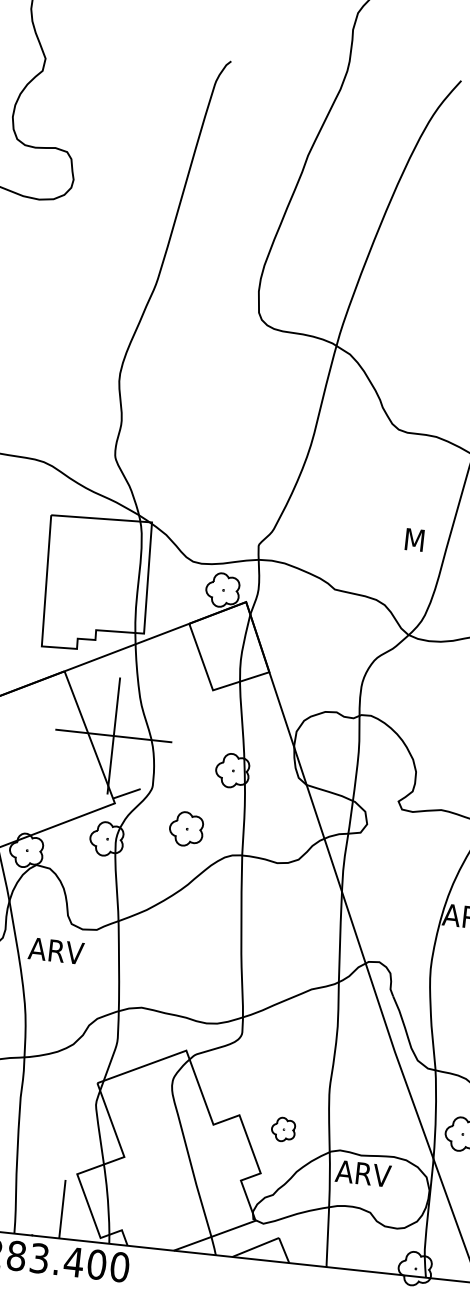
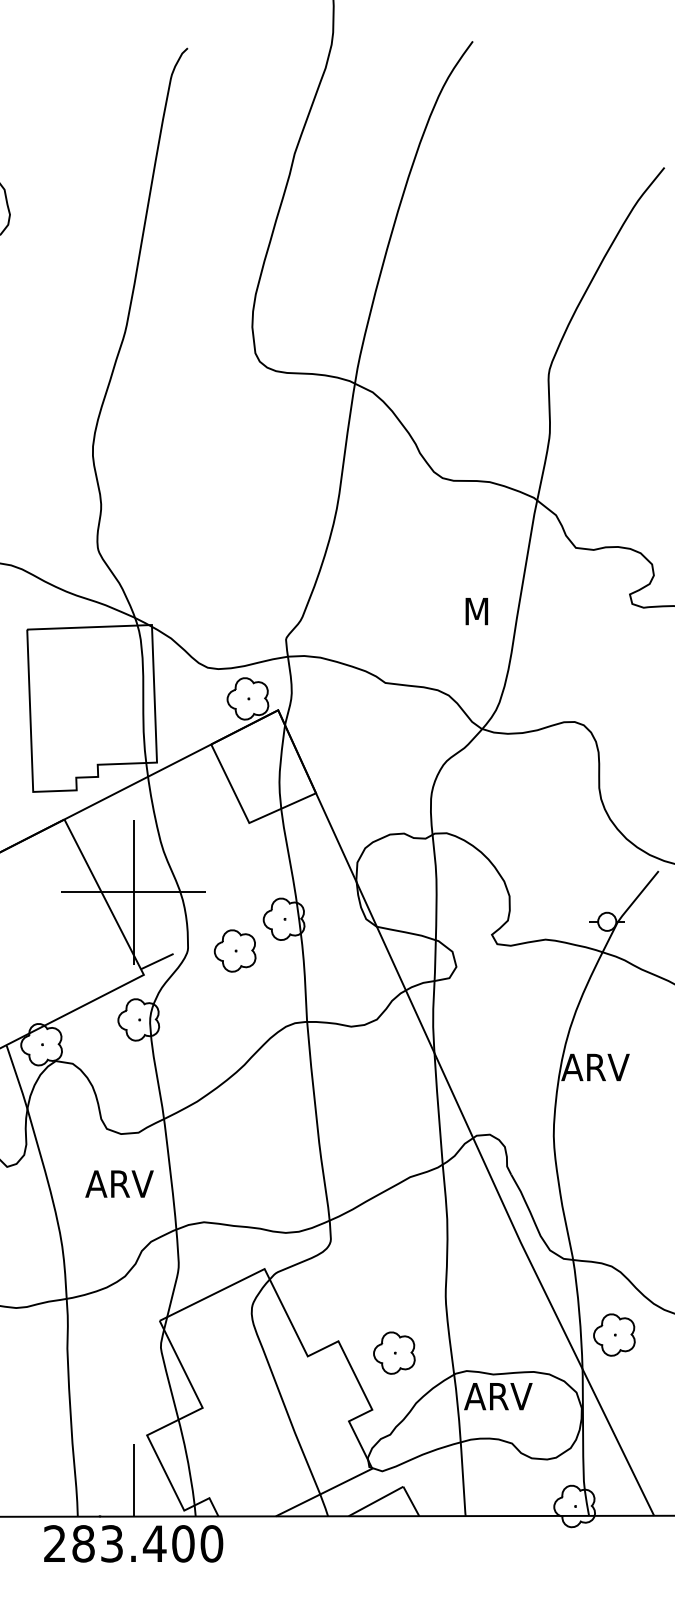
part: (185, 828) -> (234, 950), moved
text: (56, 950) -> (119, 1183), moved
part: (283, 1129) -> (394, 1352), size x1.43

